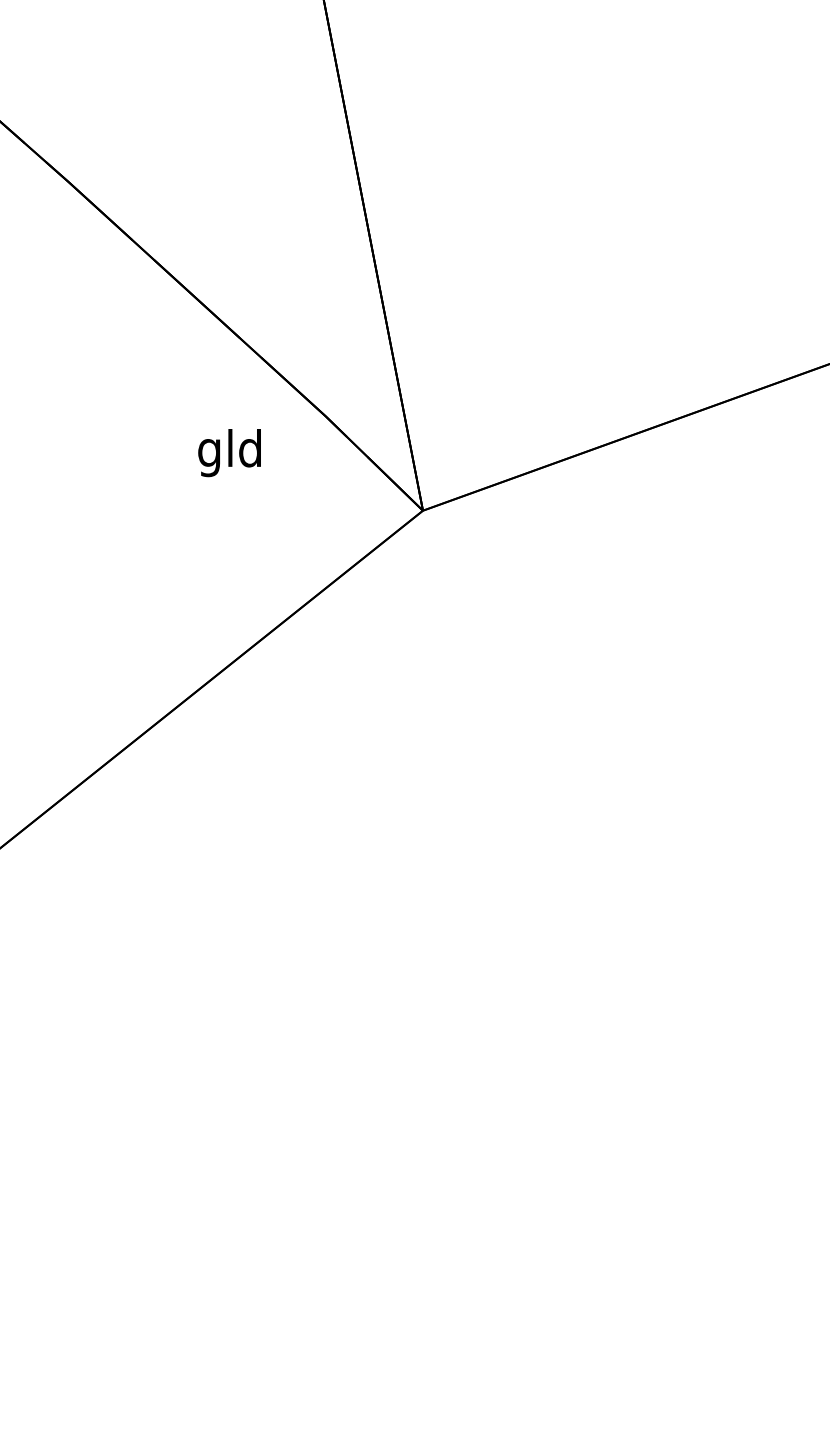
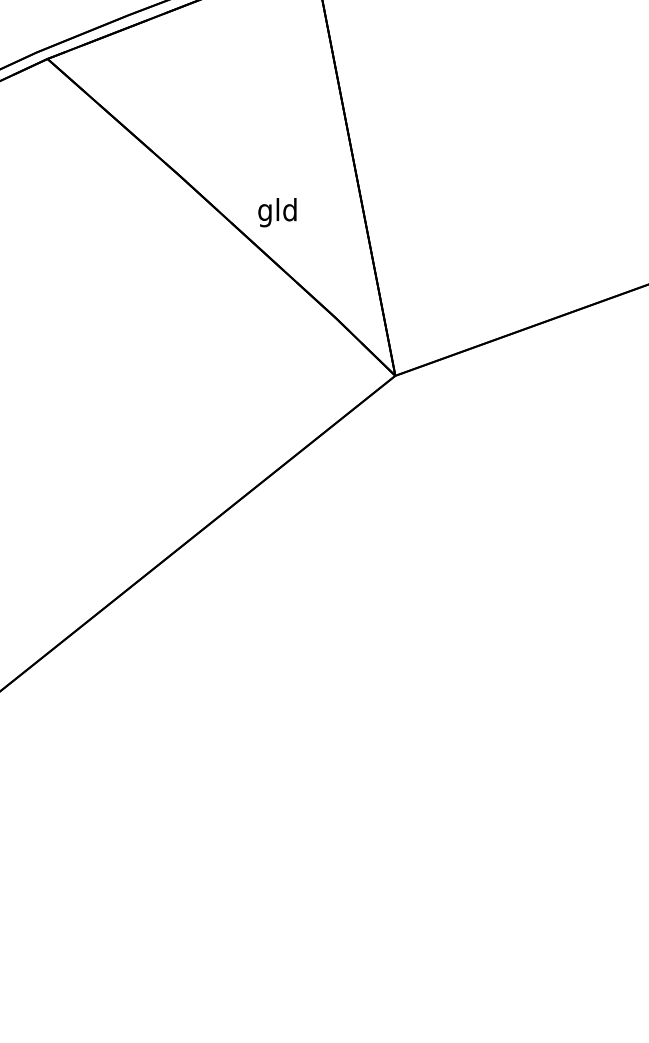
text: (229, 452) -> (277, 212), moved

